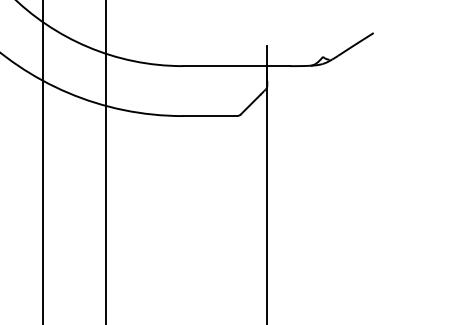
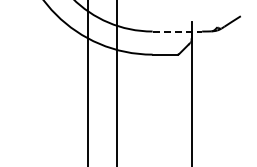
line: (236, 66) -> (177, 31), solid -> dashed

